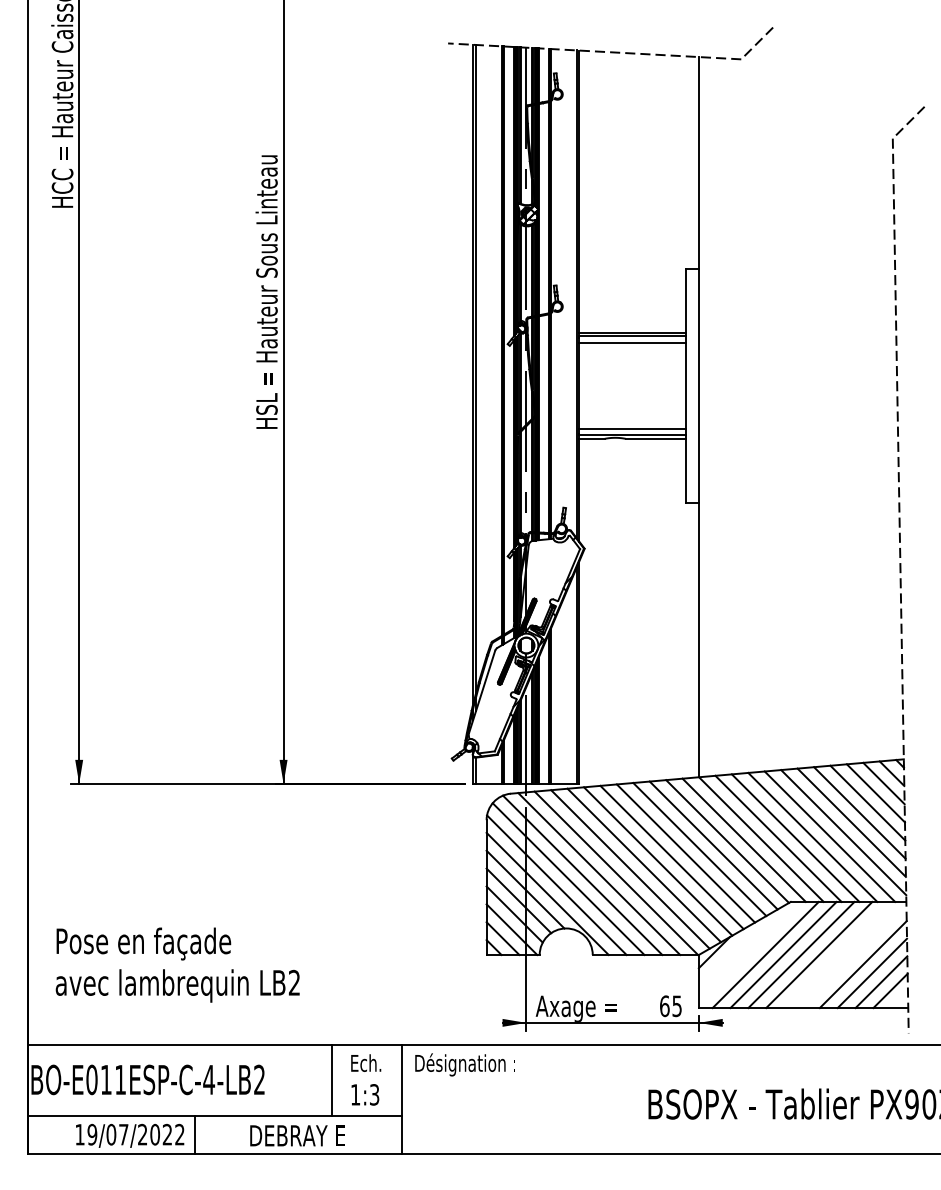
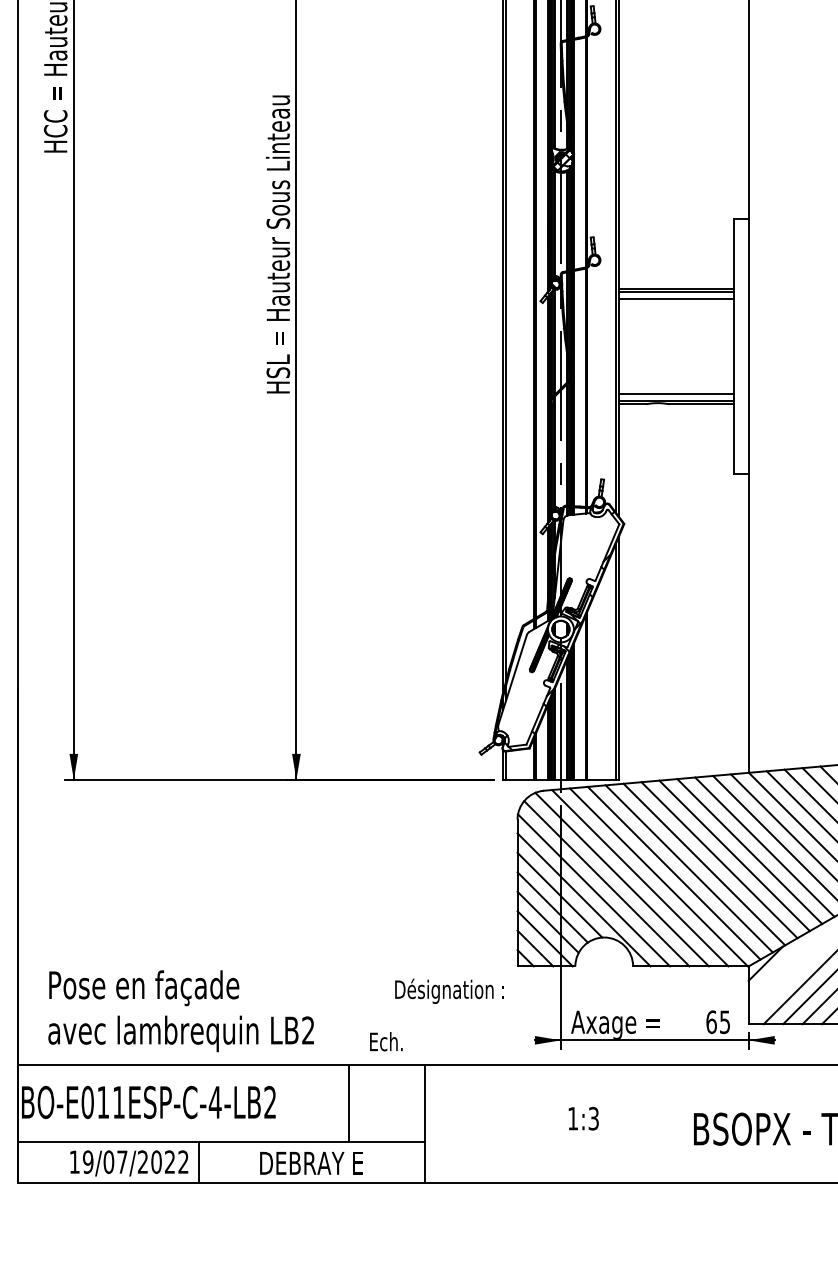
text: (177, 964) -> (180, 1010), moved
text: (366, 1062) -> (386, 1041), moved
text: (464, 1064) -> (448, 990), moved
text: (365, 1094) -> (583, 1118), moved

